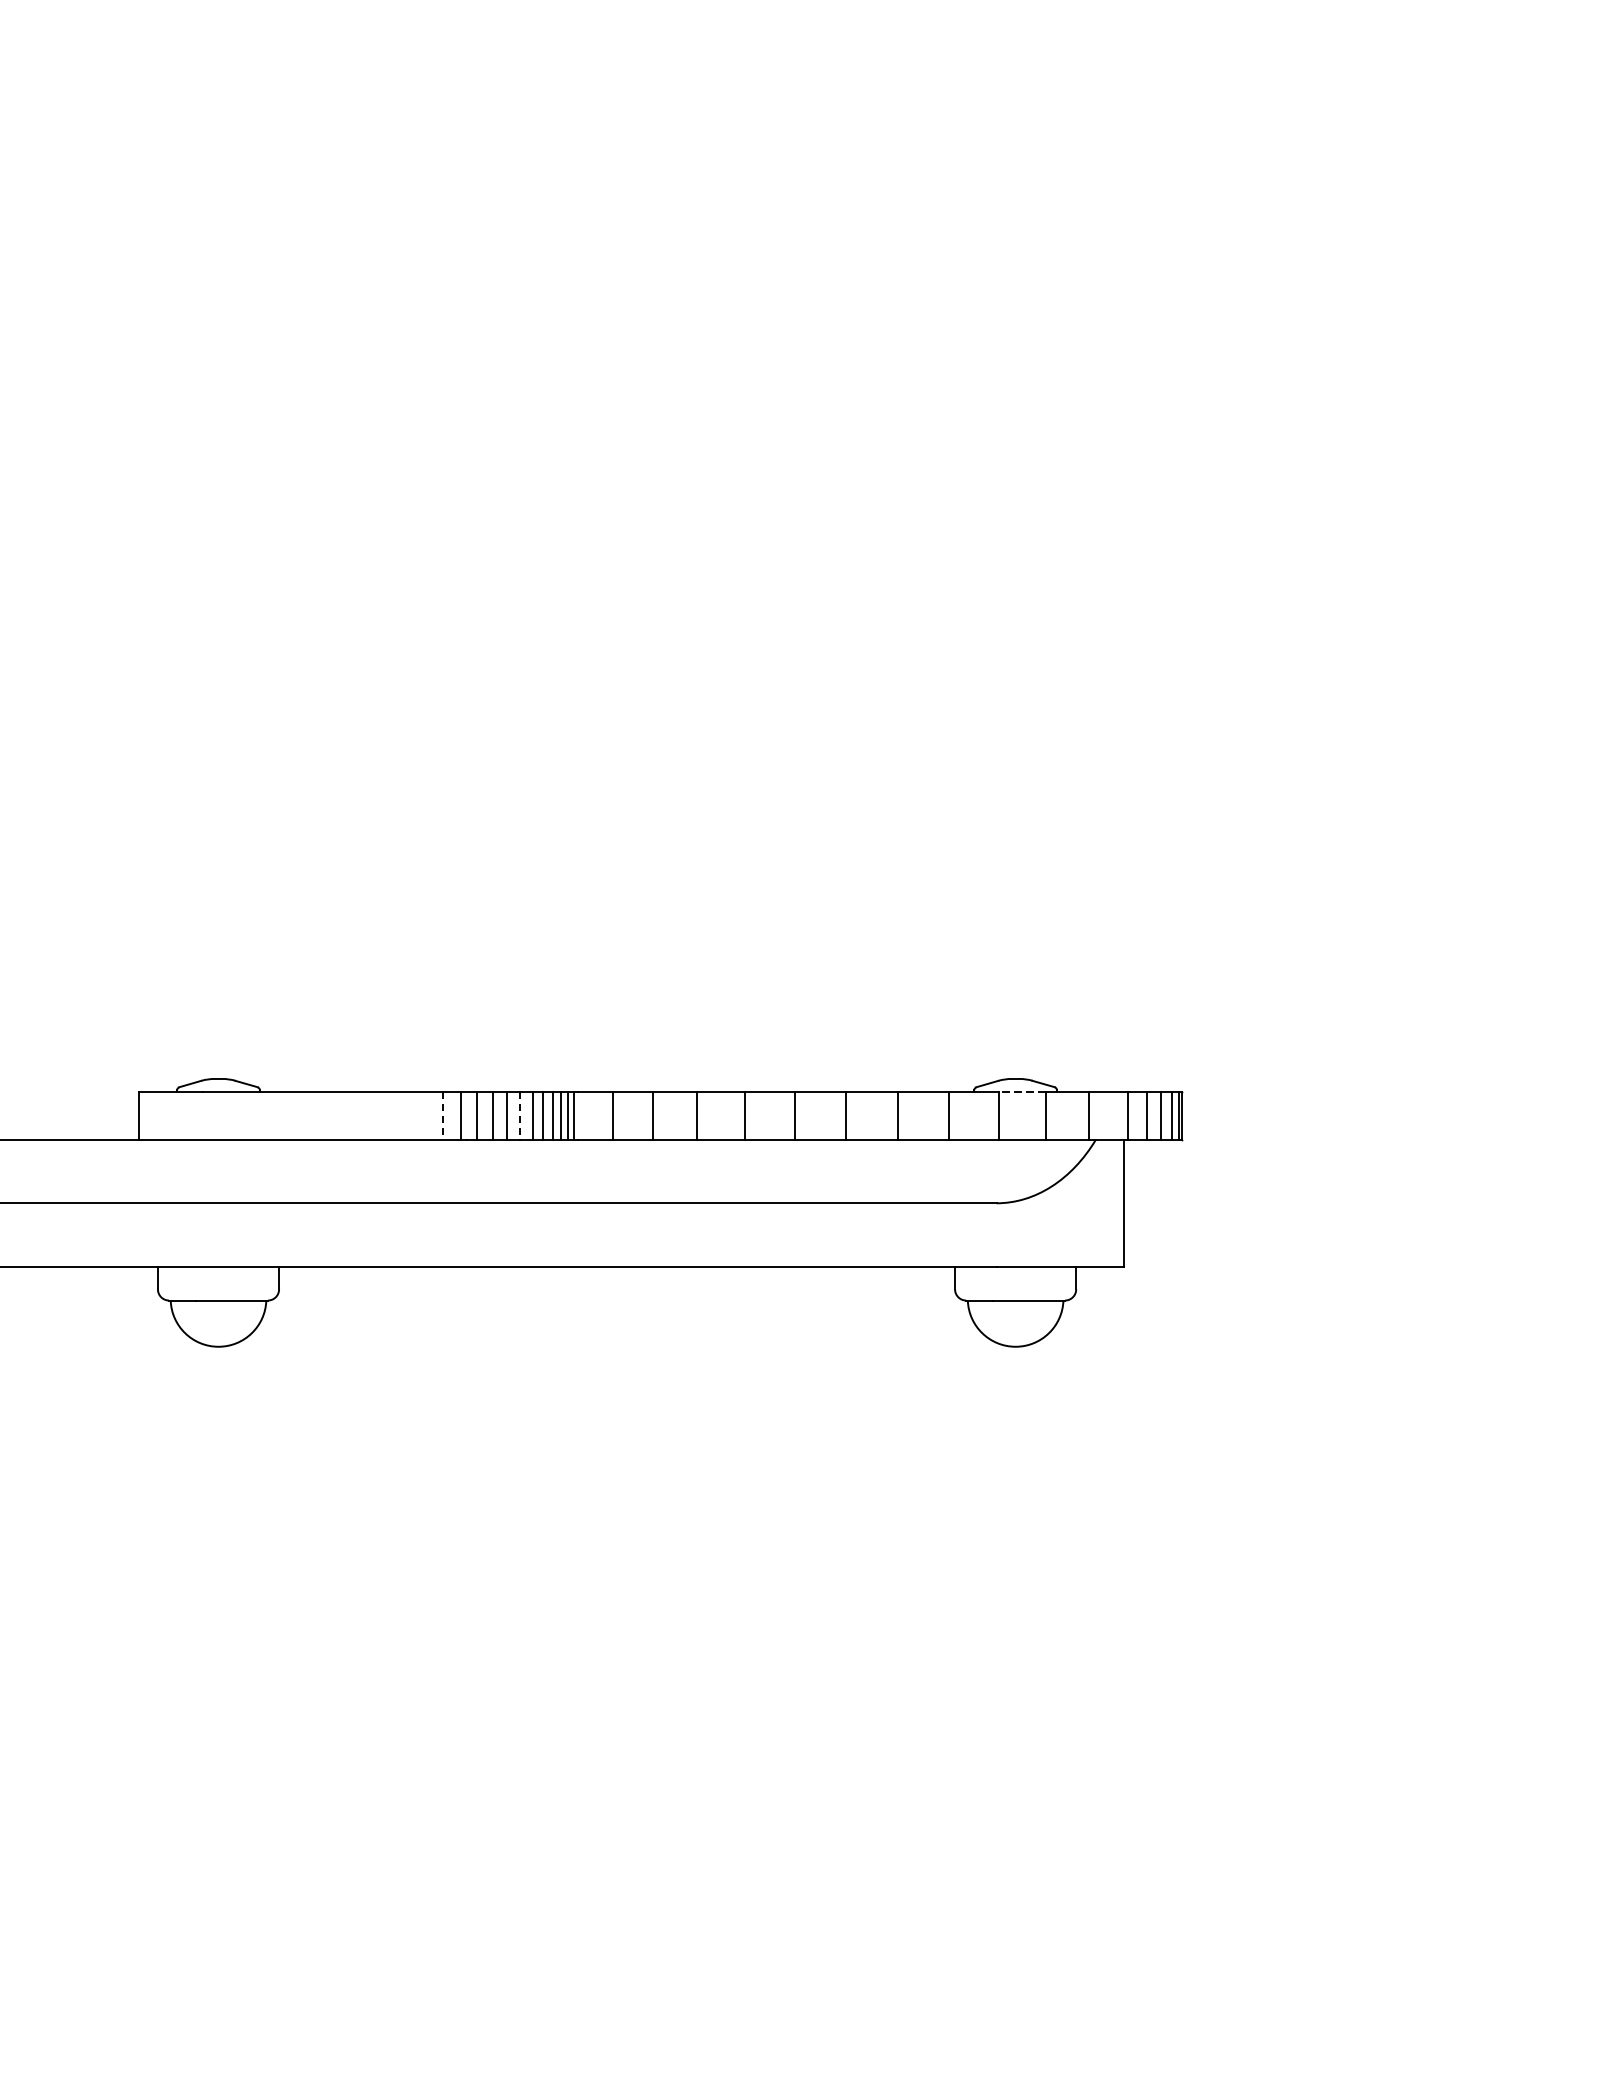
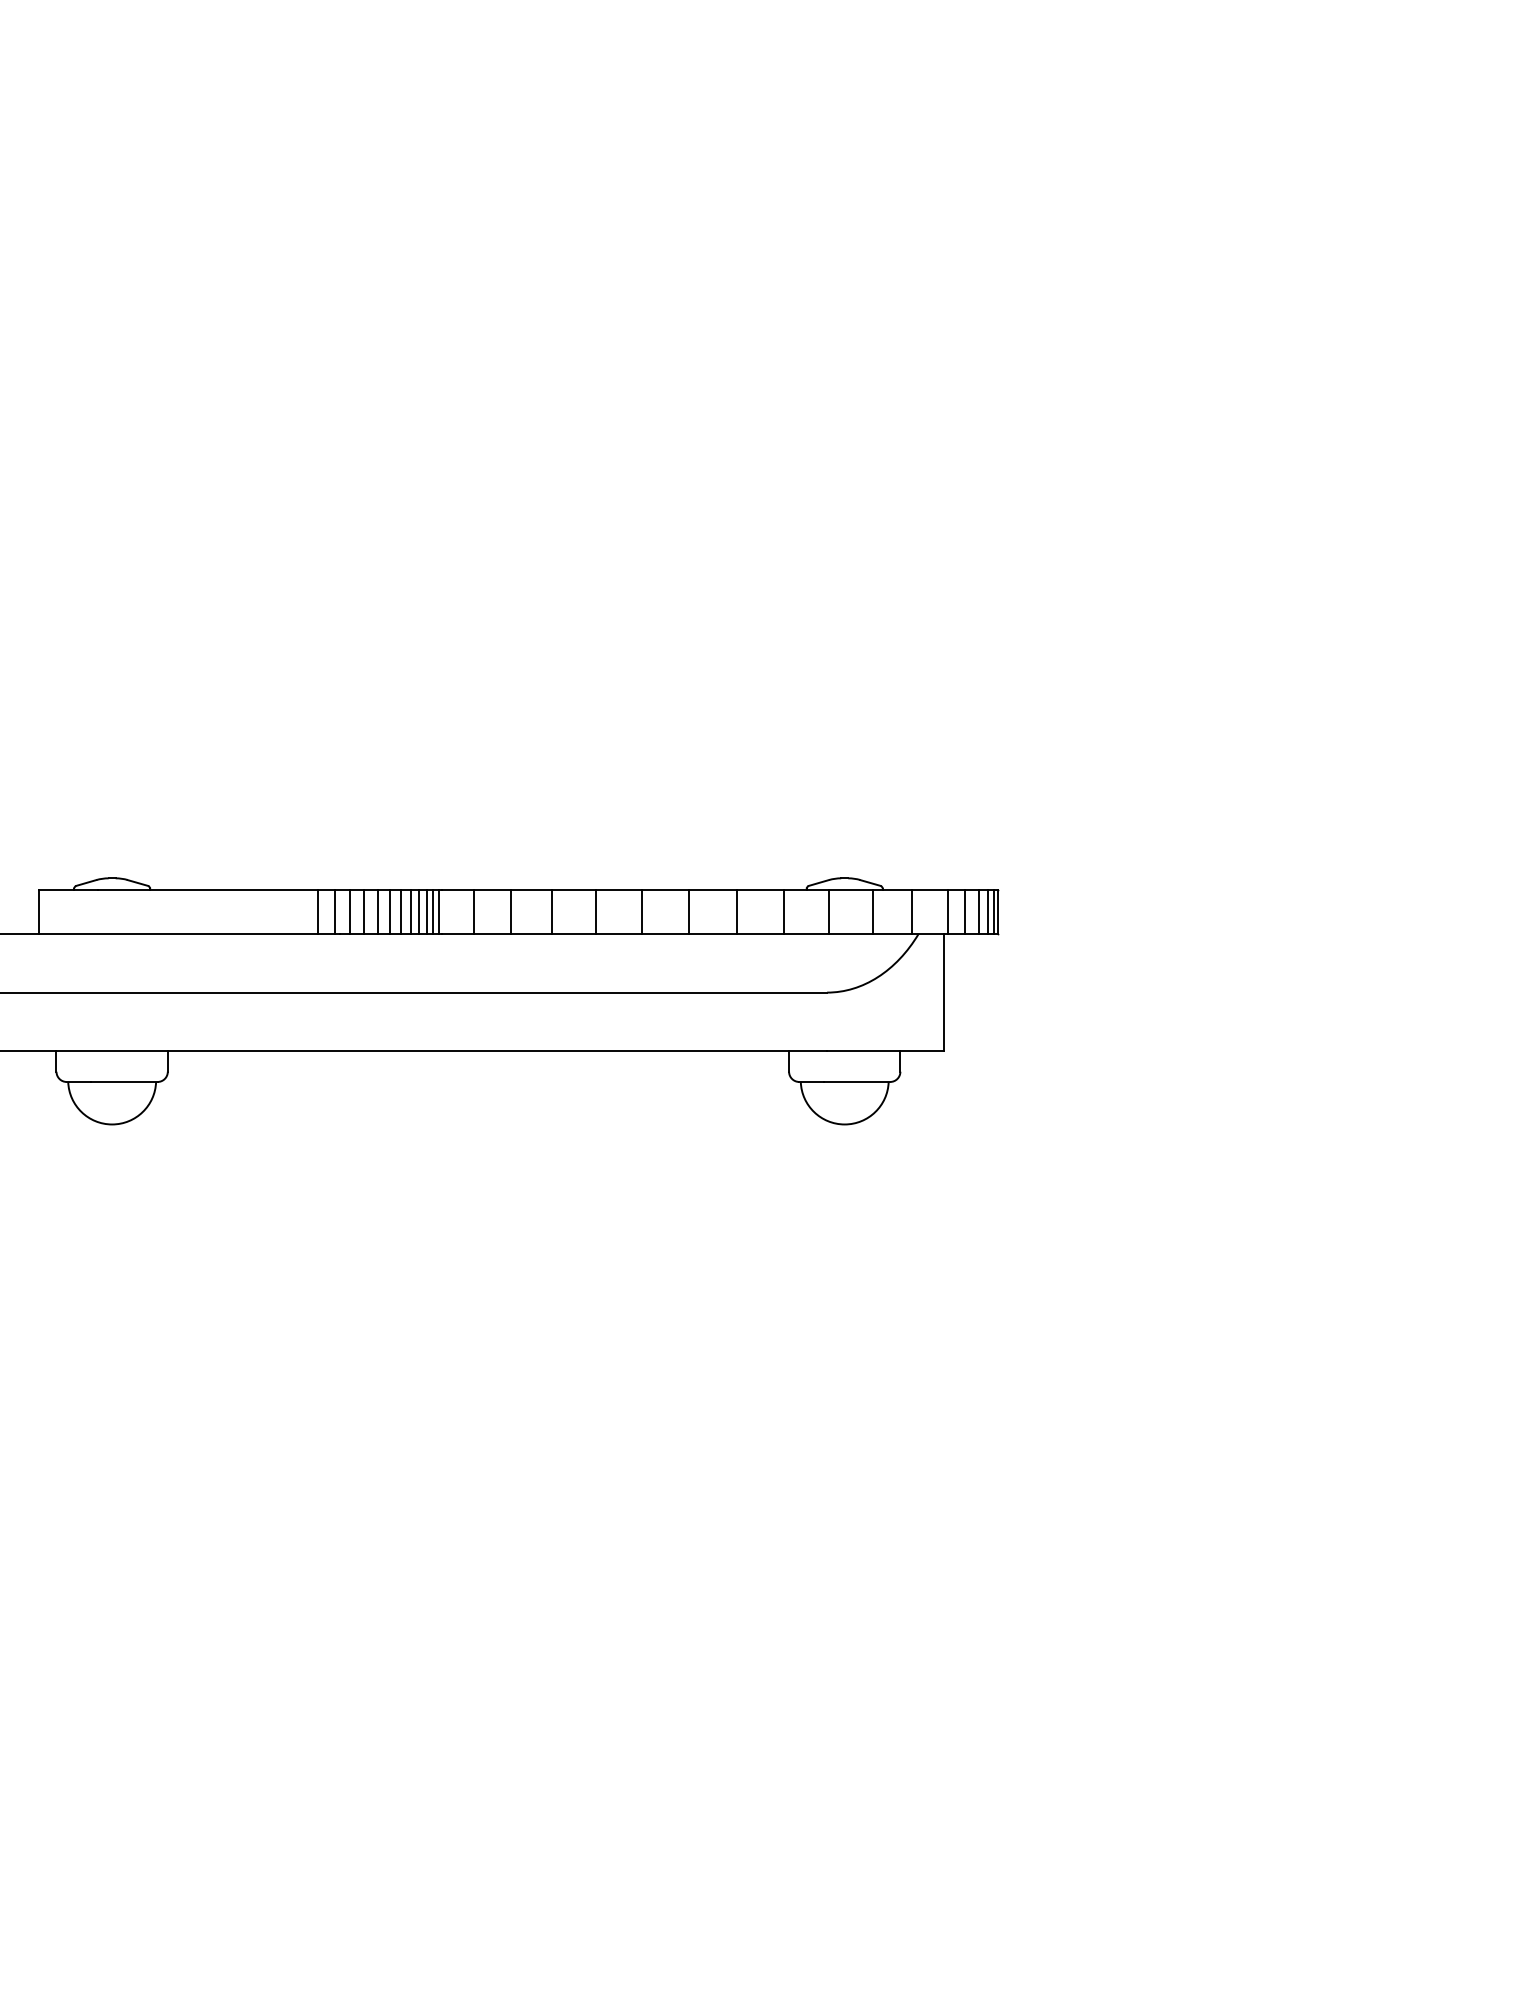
line: (1021, 1092) -> (850, 890), dashed -> solid
line: (443, 1116) -> (318, 912), dashed -> solid
line: (520, 1116) -> (389, 912), dashed -> solid

